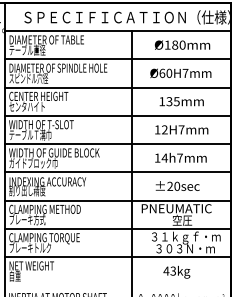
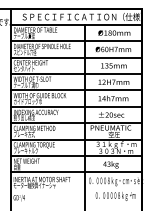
line: (117, 285) -> (76, 172), added

